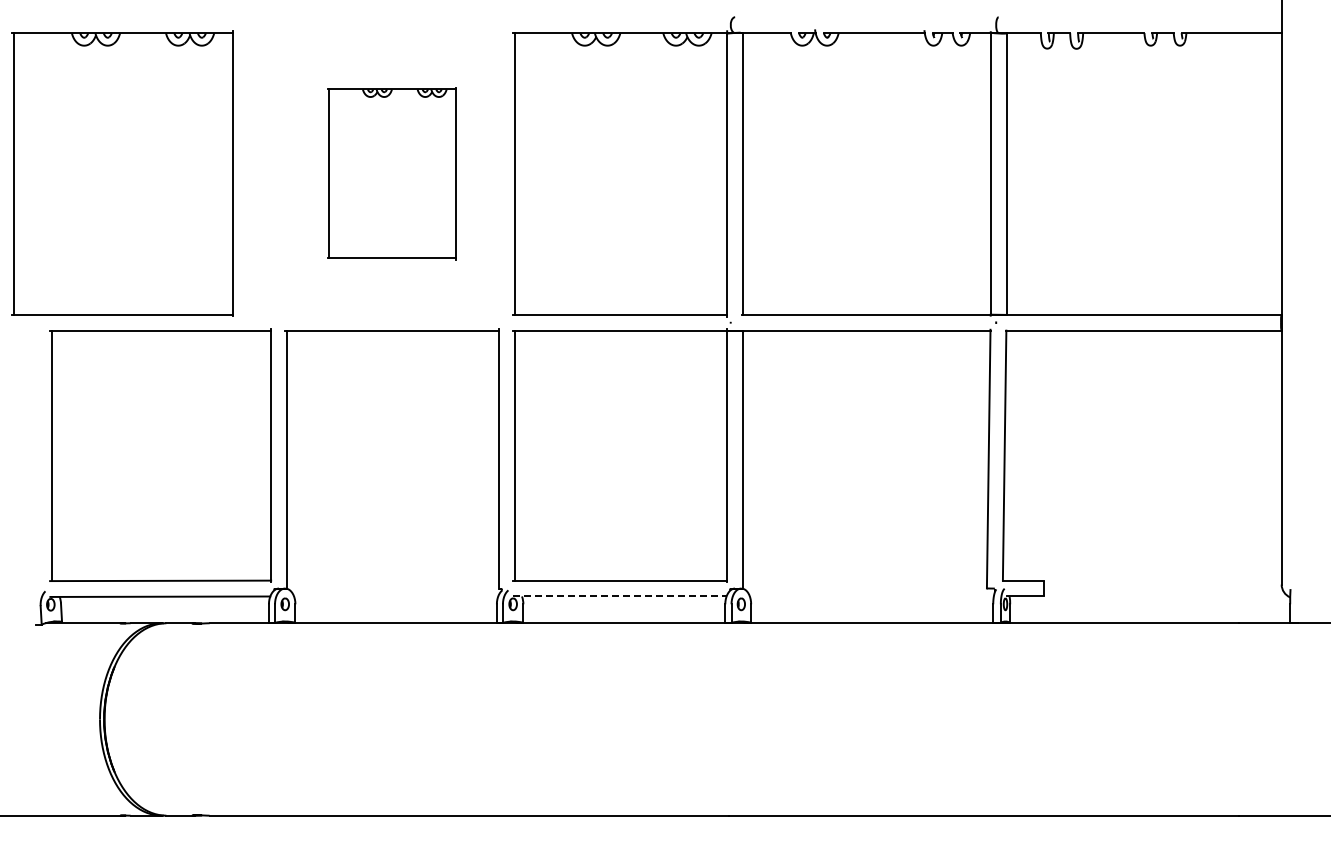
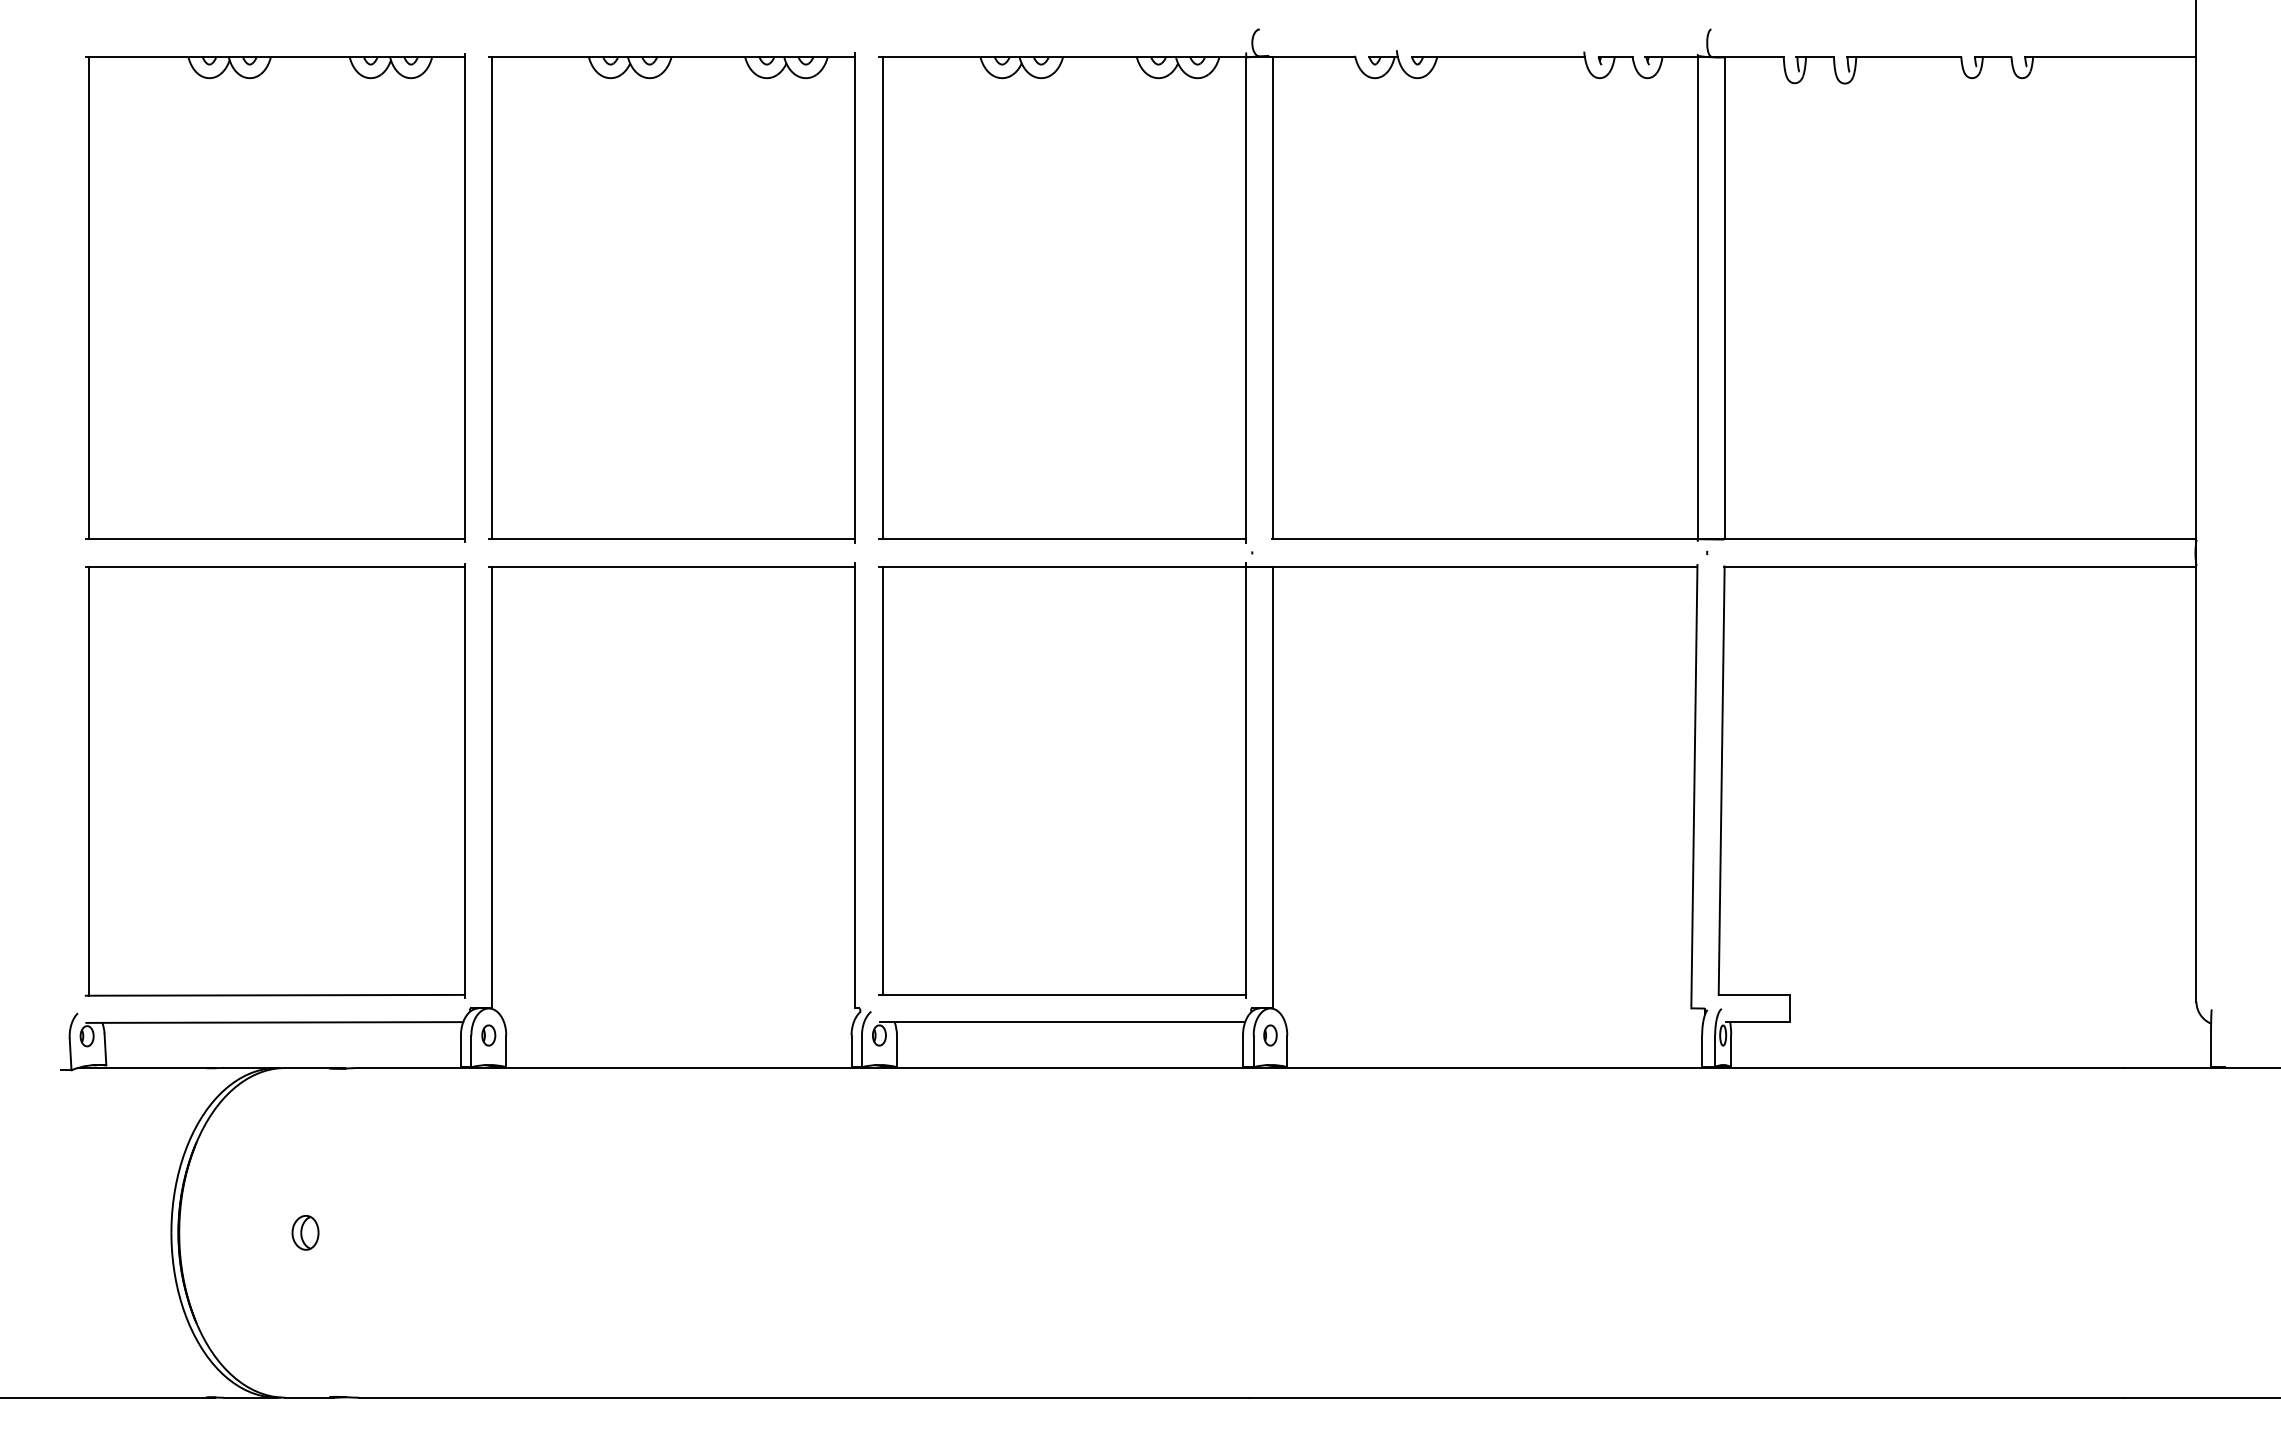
part: (122, 173) -> (275, 297), moved
part: (391, 173) -> (670, 297), size x1.67
line: (619, 596) -> (1061, 1022), dashed -> solid
part: (177, 719) -> (304, 1232), added

